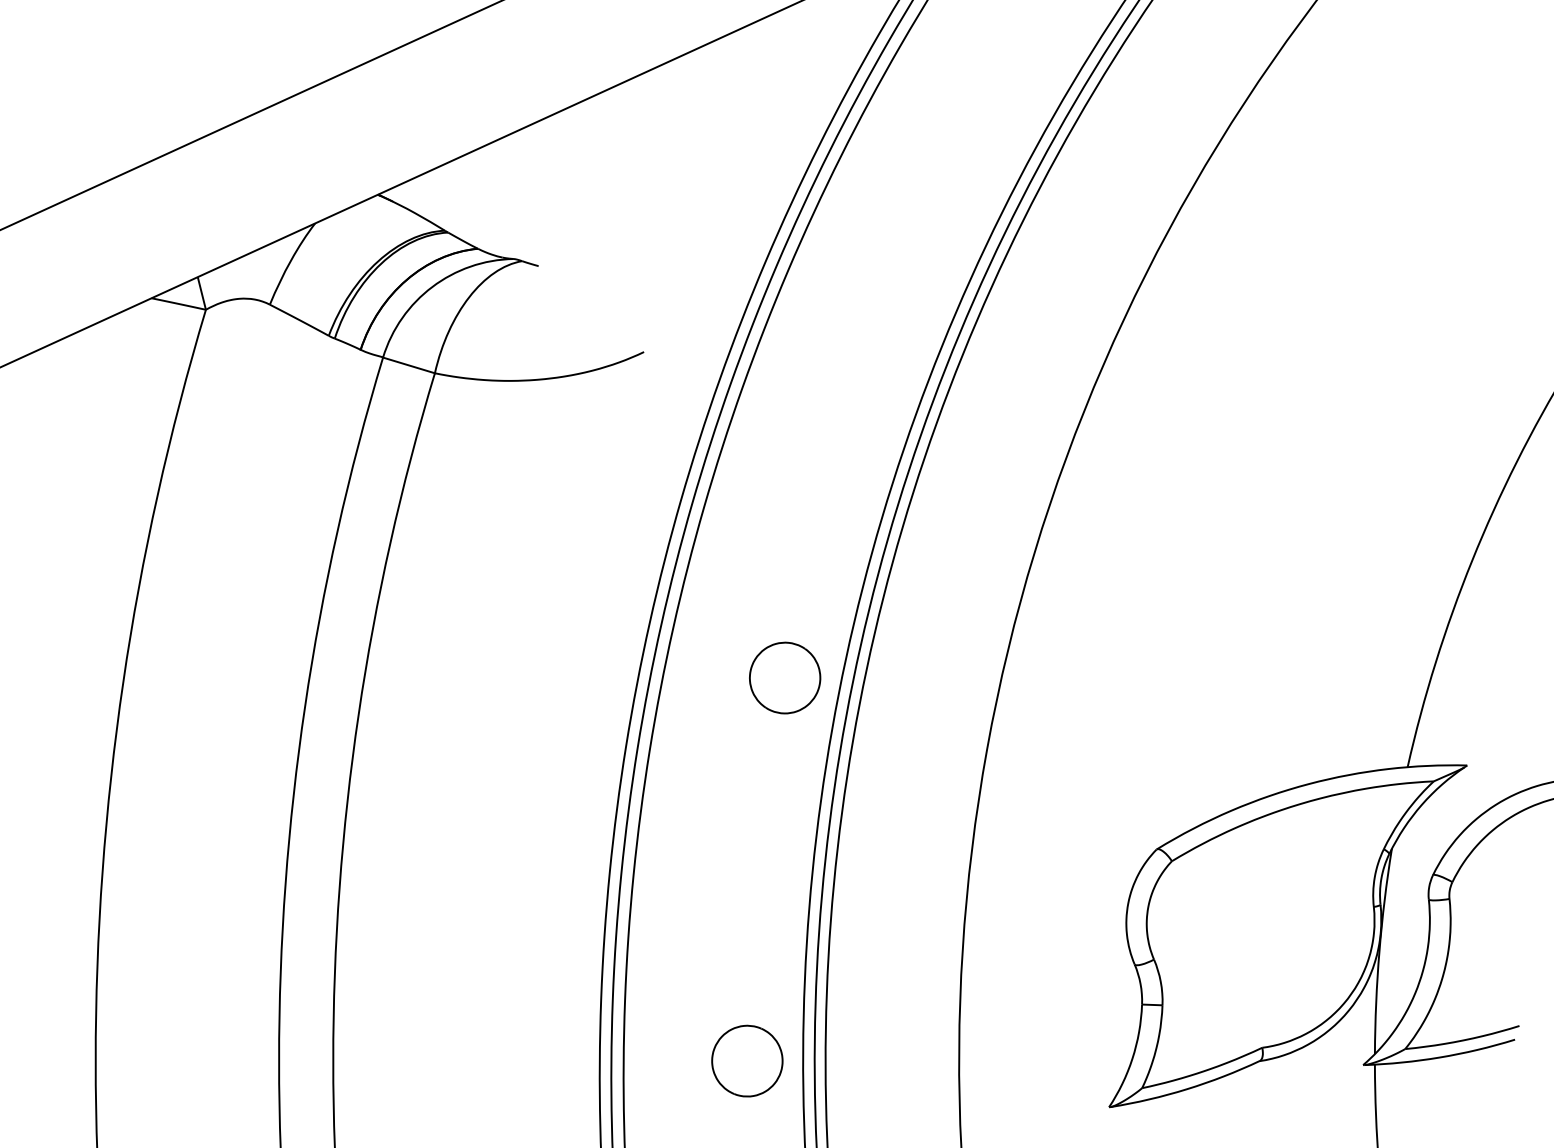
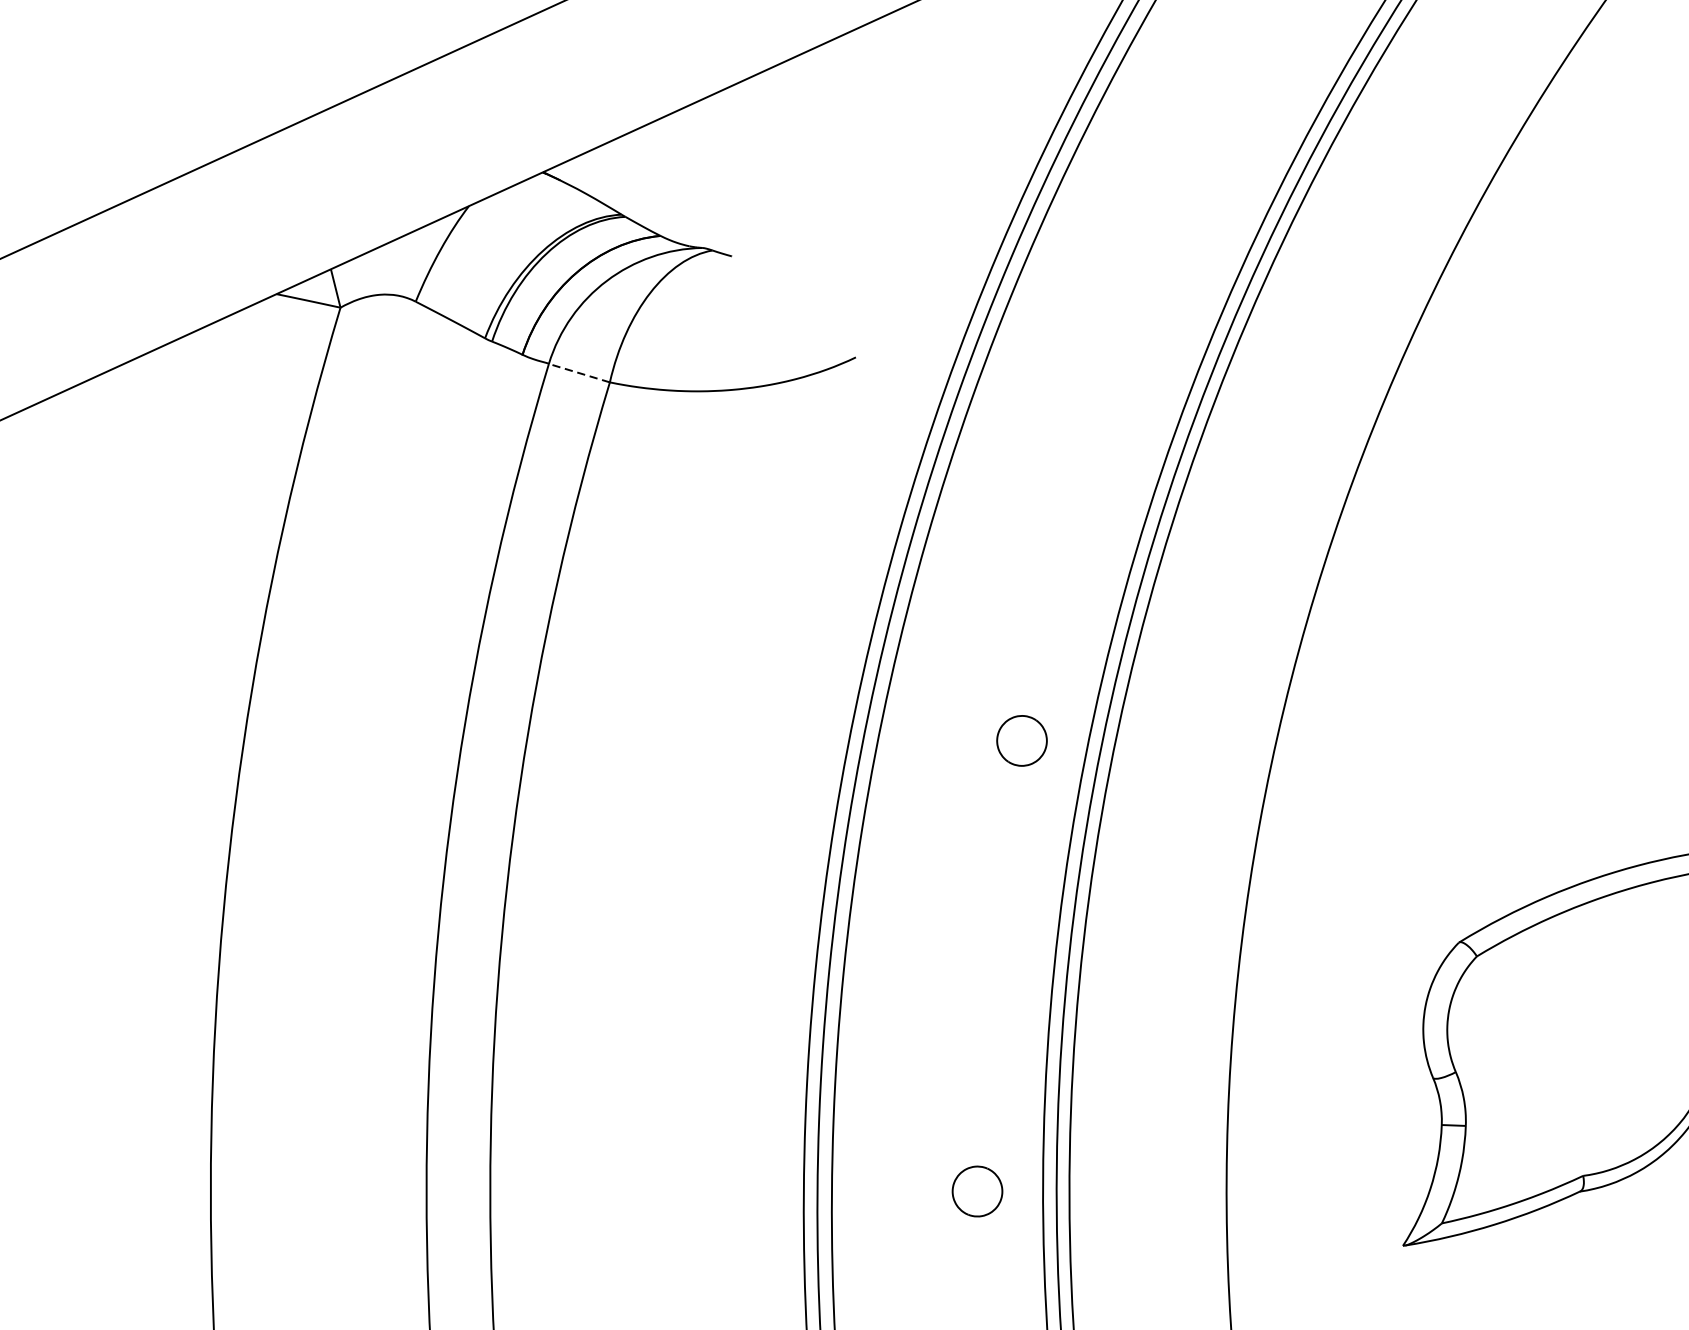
line: (408, 365) -> (578, 373), solid -> dashed
part: (785, 677) -> (1022, 740), size x0.6
part: (747, 1060) -> (977, 1190), size x0.6

